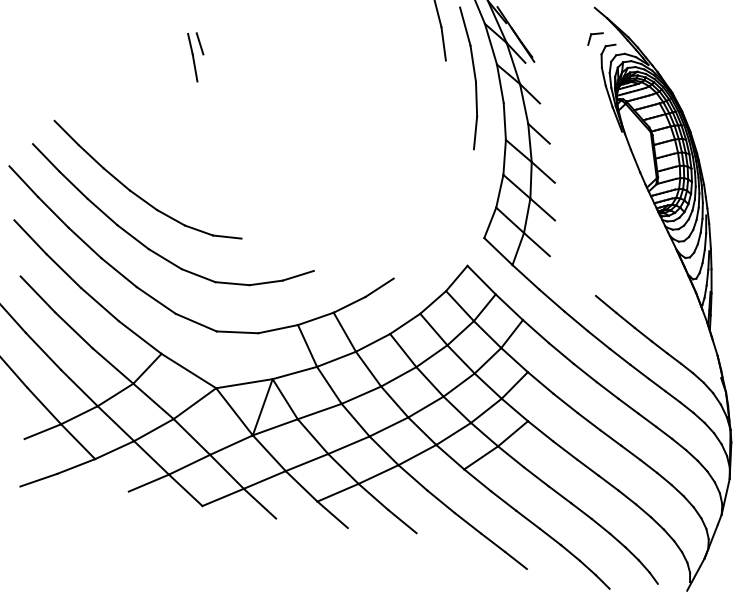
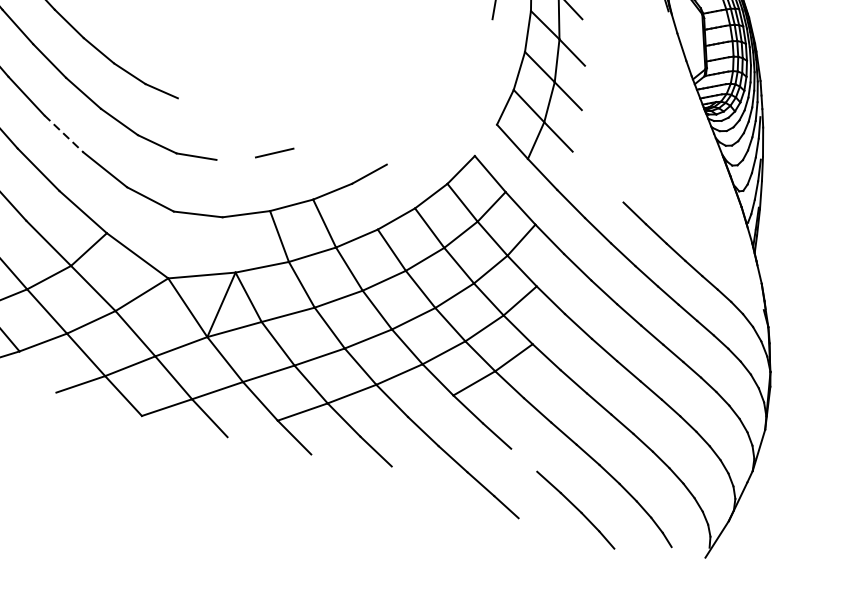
line: (227, 236) -> (194, 100), removed
line: (119, 272) -> (64, 133), solid -> dashed
line: (265, 282) -> (235, 158), removed
line: (527, 519) -> (523, 459), removed

